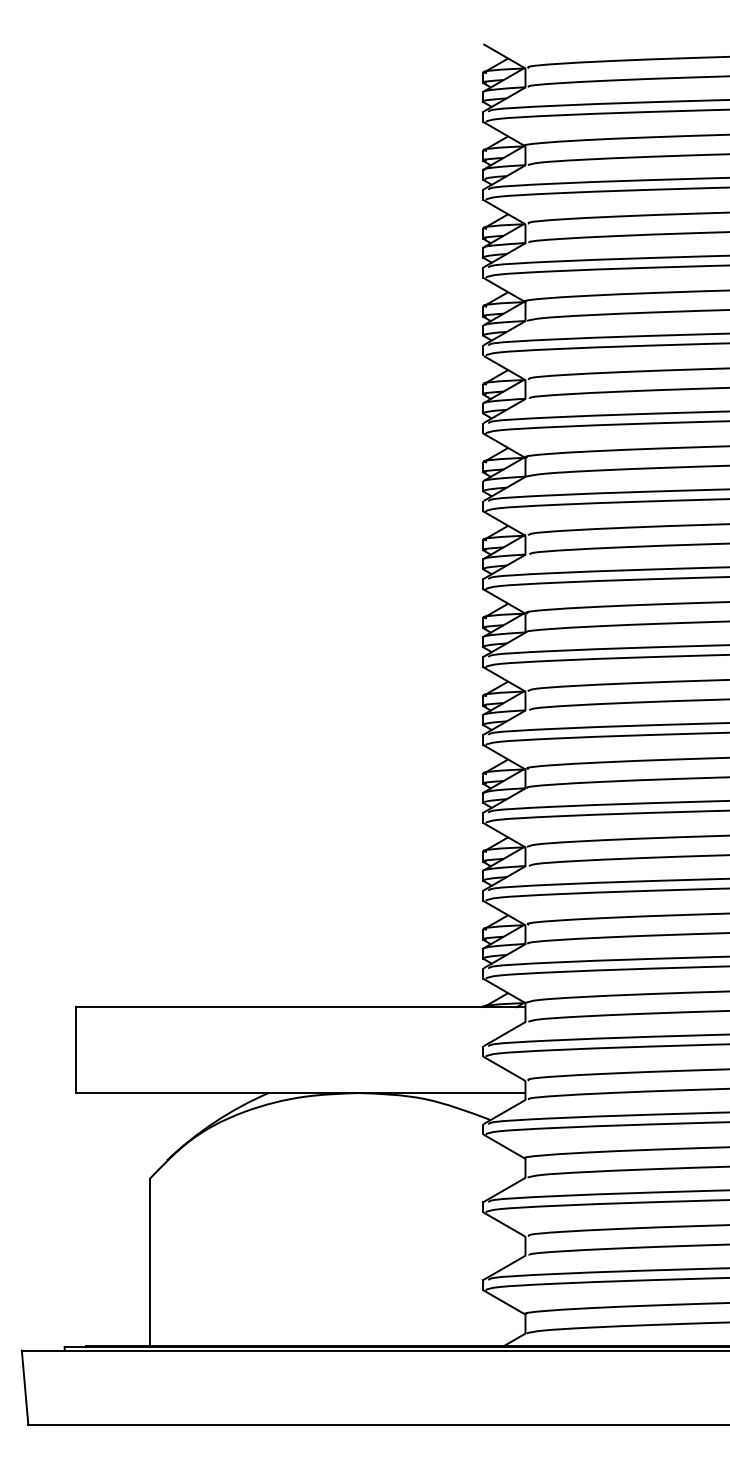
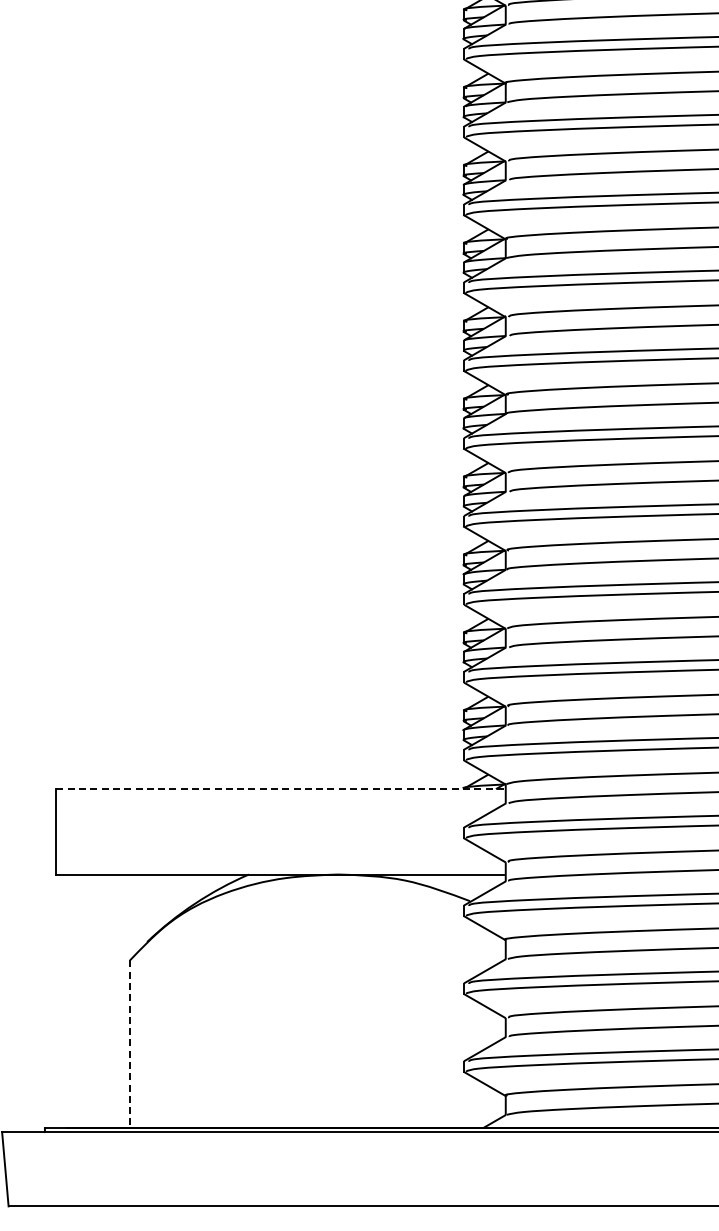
line: (299, 1007) -> (279, 788), solid -> dashed
line: (149, 1262) -> (129, 1043), solid -> dashed

